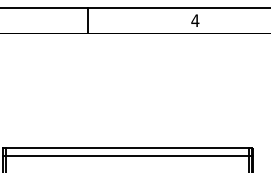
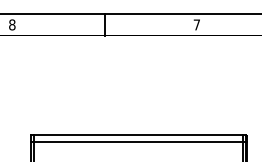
text: (194, 20) -> (196, 24), 4 -> 7

